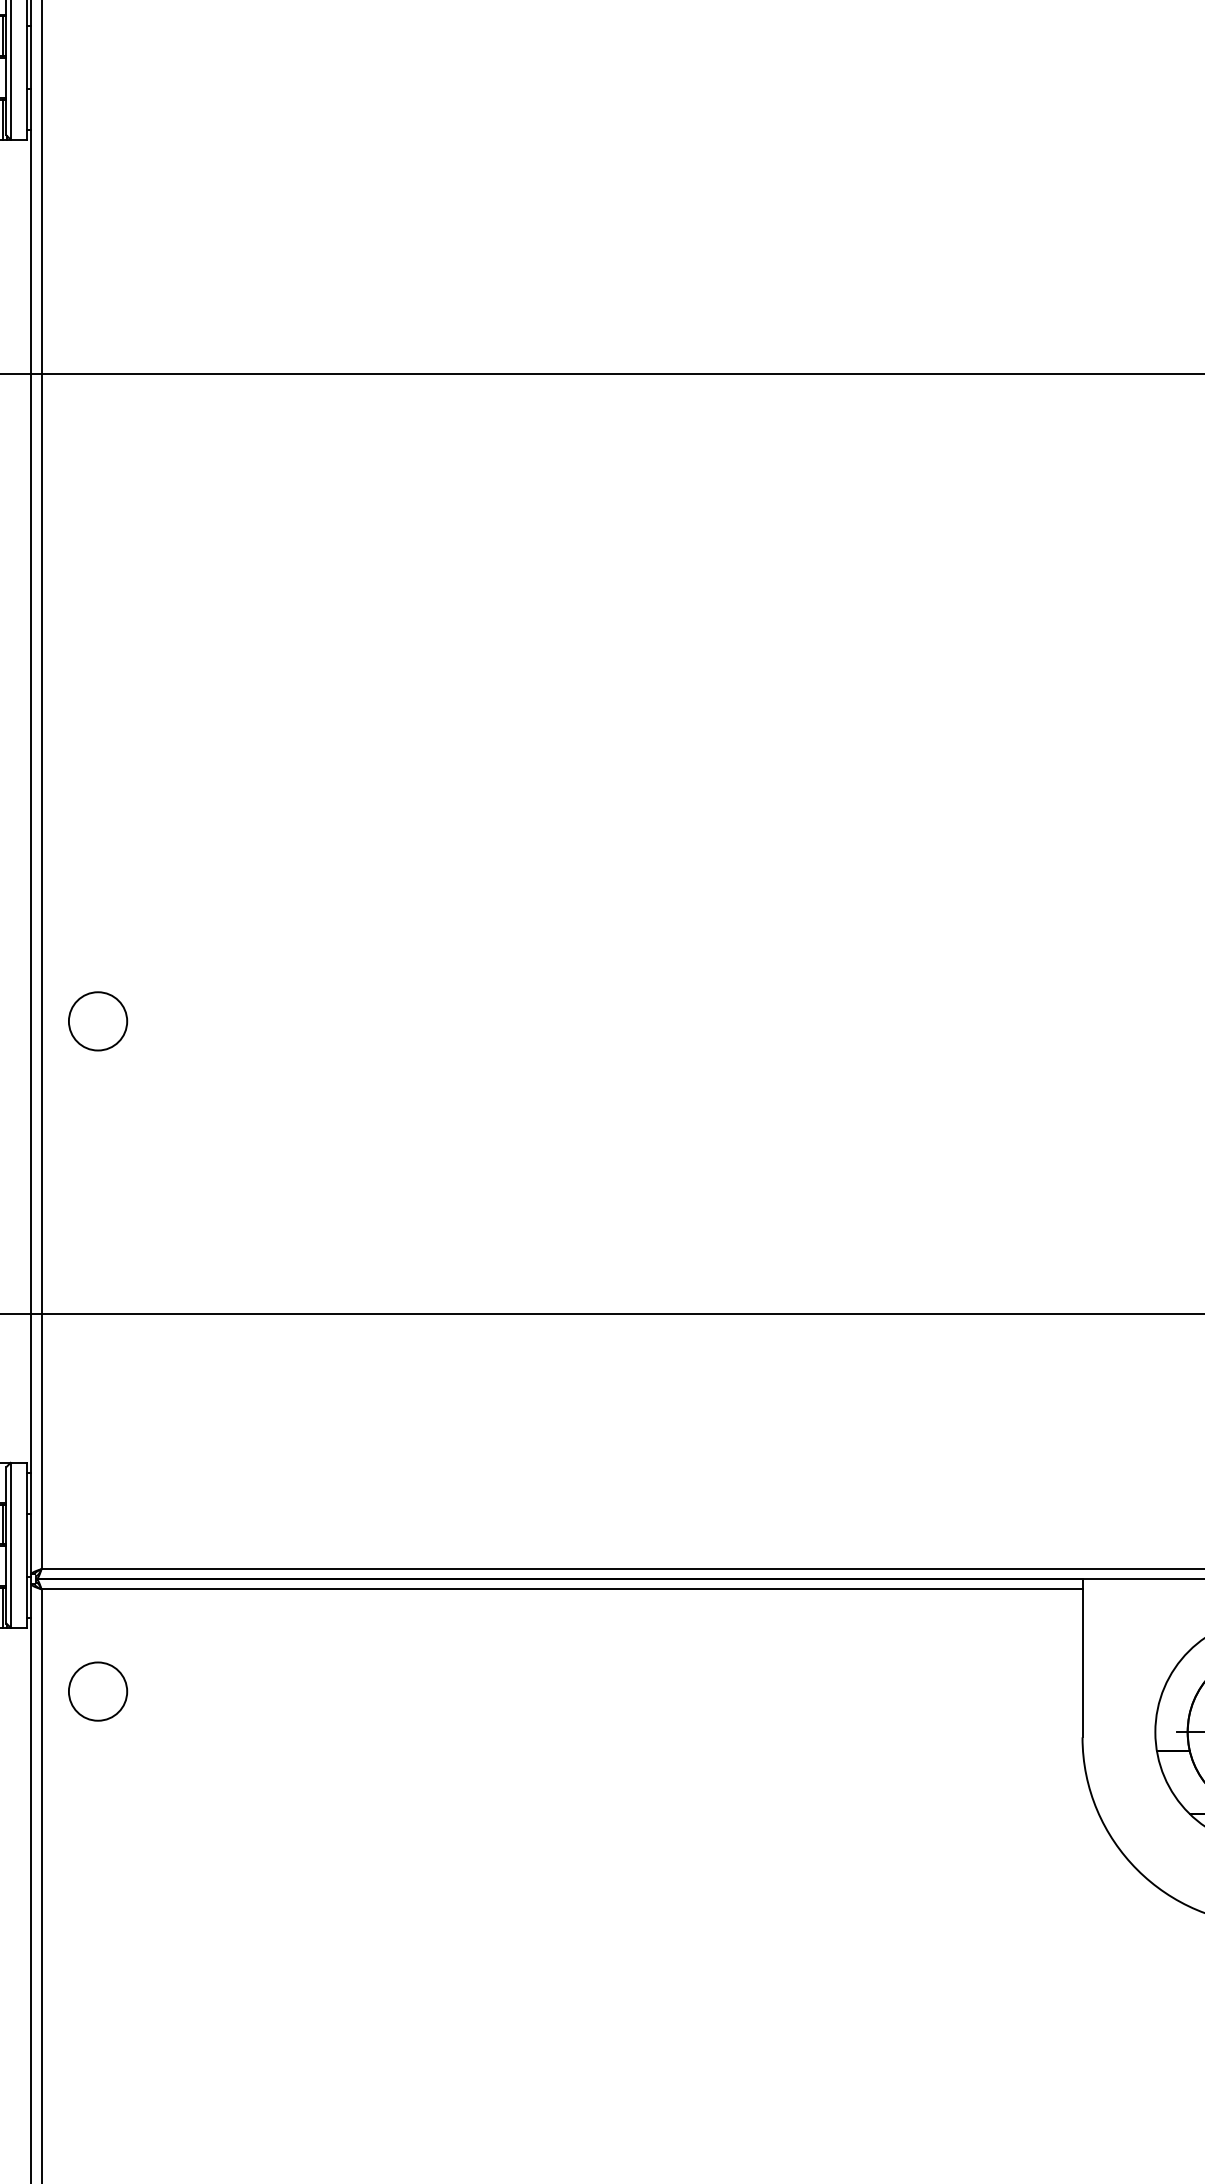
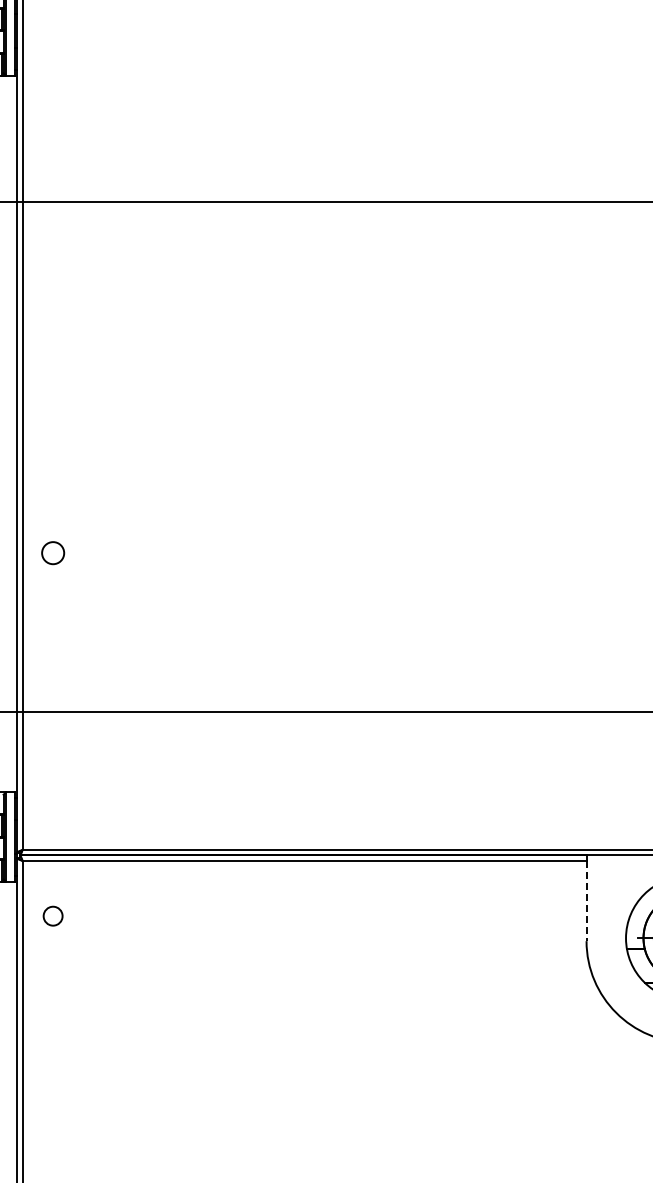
circle: (96, 1020) -> (52, 552), size x0.7
line: (1082, 1664) -> (586, 901), solid -> dashed
circle: (96, 1690) -> (52, 915), size x0.6

